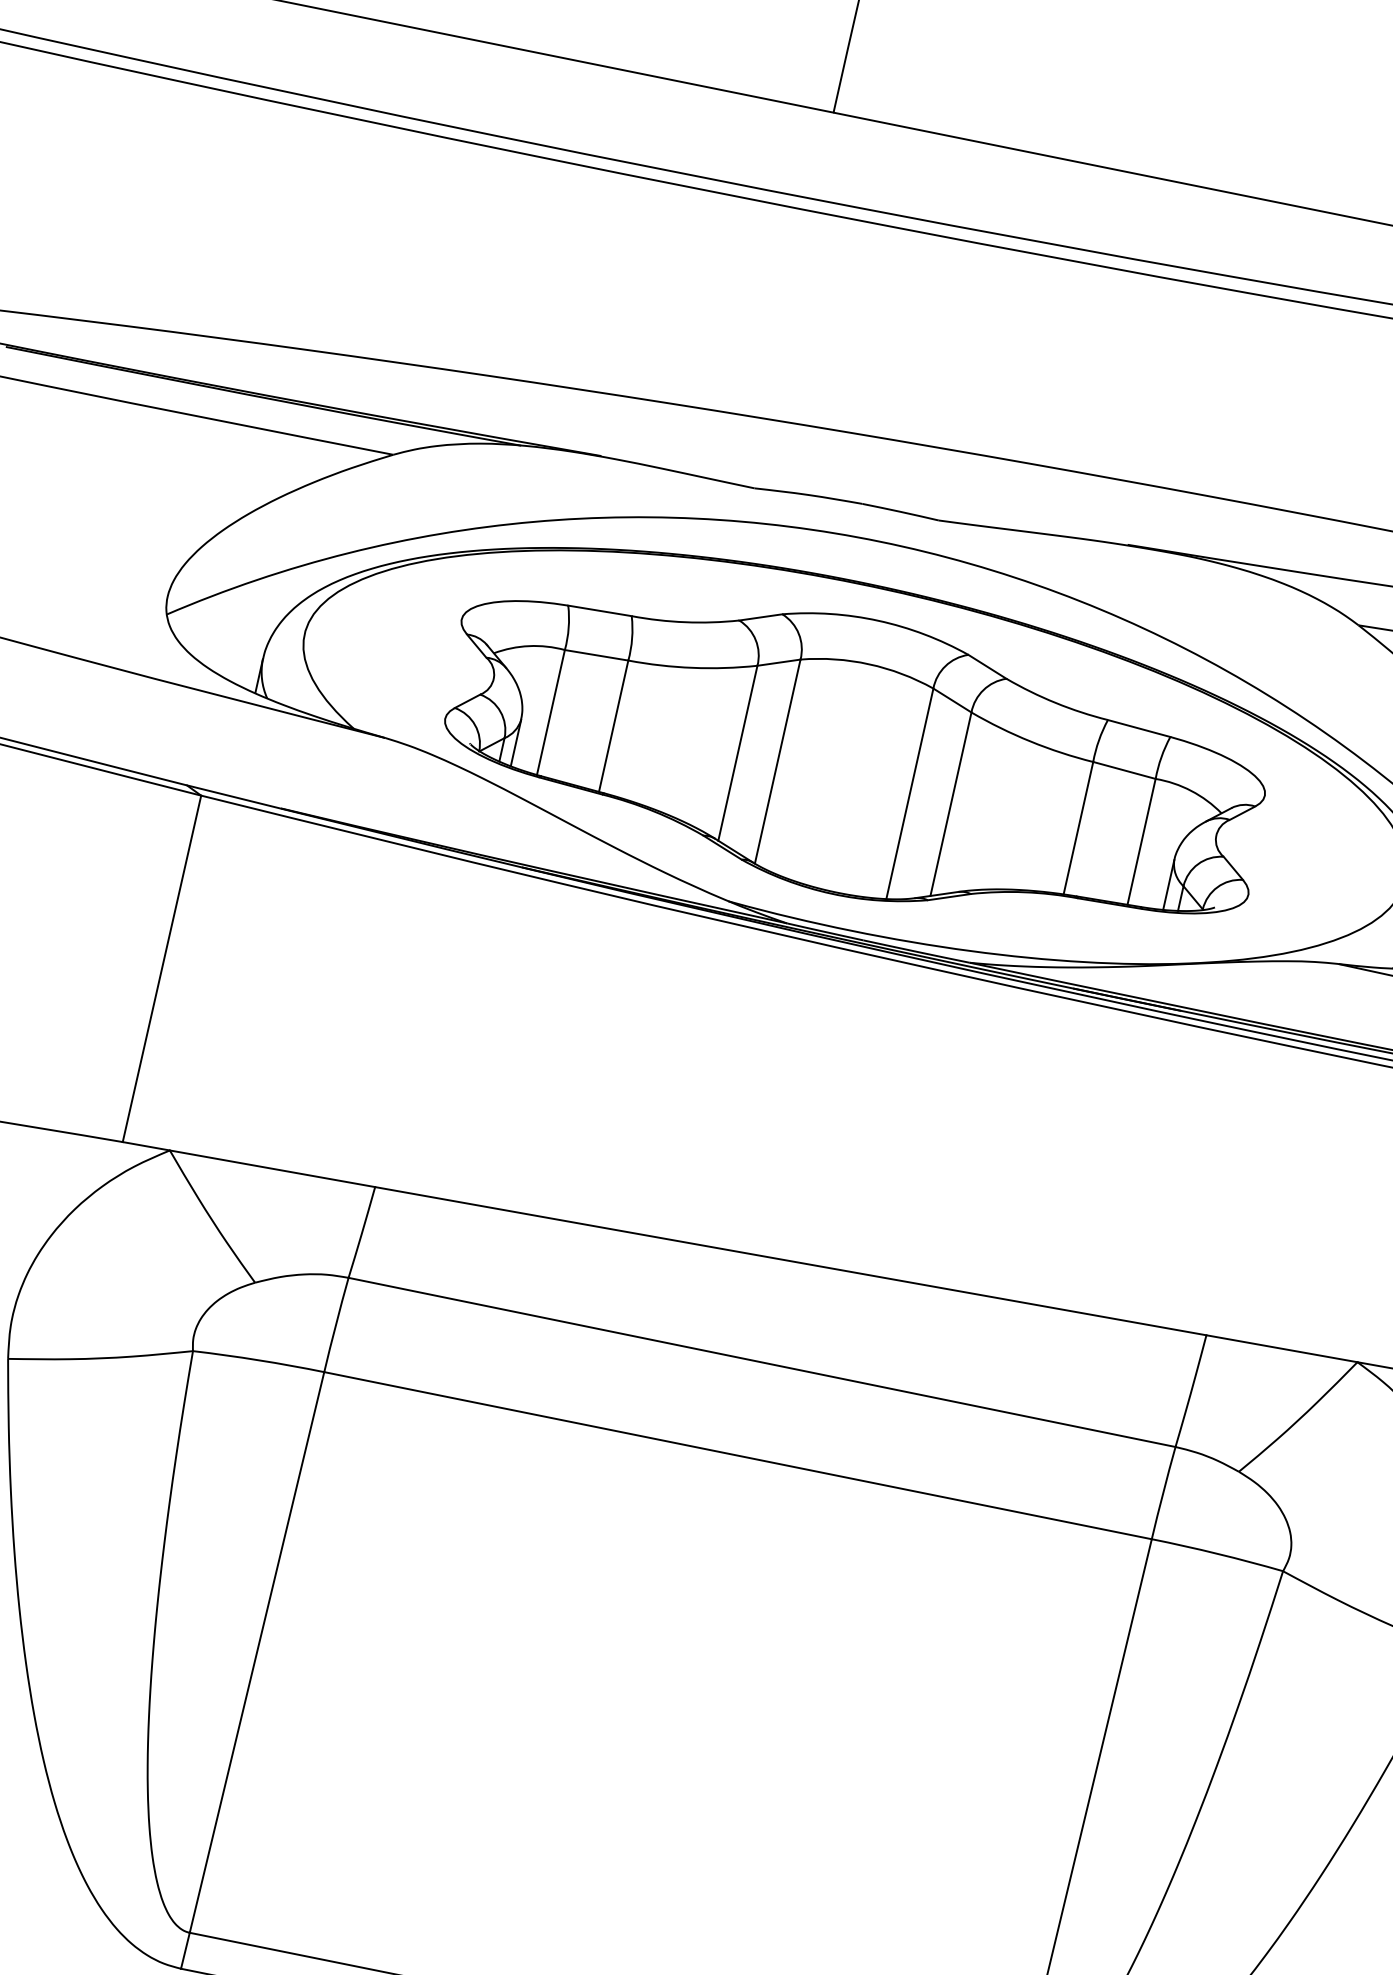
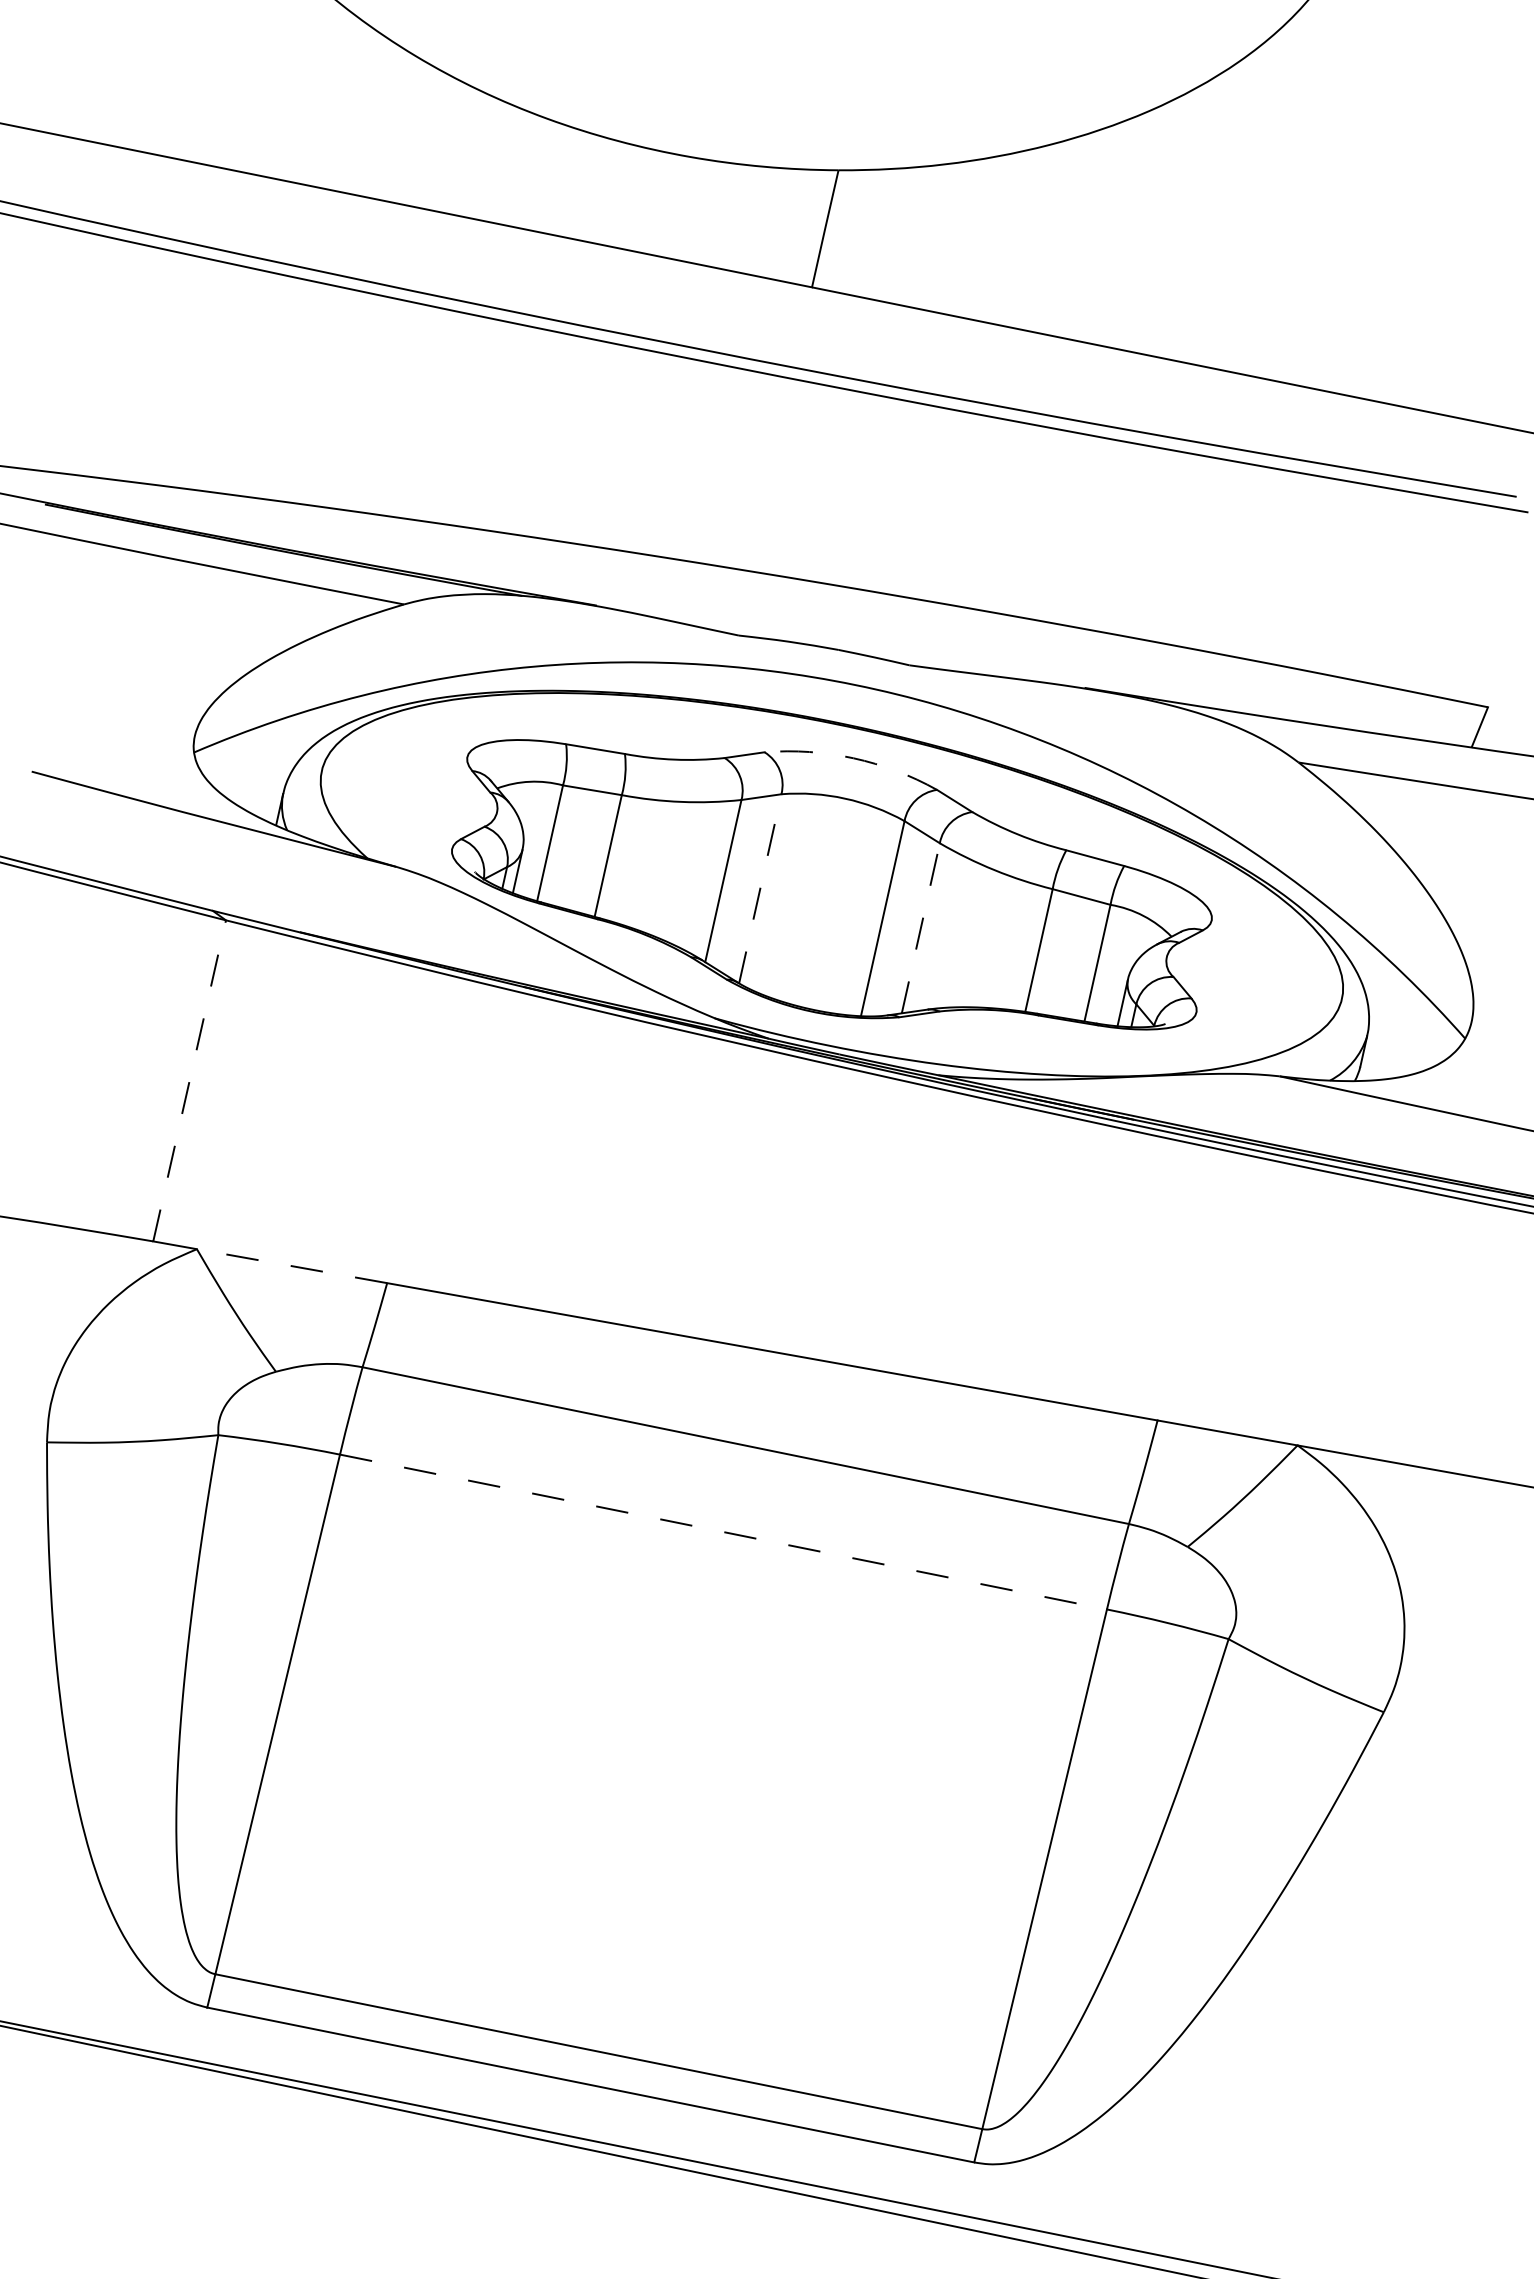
arc: (878, 621) -> (853, 758), solid -> dashed
line: (777, 761) -> (760, 888), solid -> dashed
line: (950, 803) -> (920, 927), solid -> dashed
line: (161, 968) -> (189, 1080), solid -> dashed
line: (272, 1169) -> (292, 1266), solid -> dashed
line: (738, 1456) -> (723, 1532), solid -> dashed

